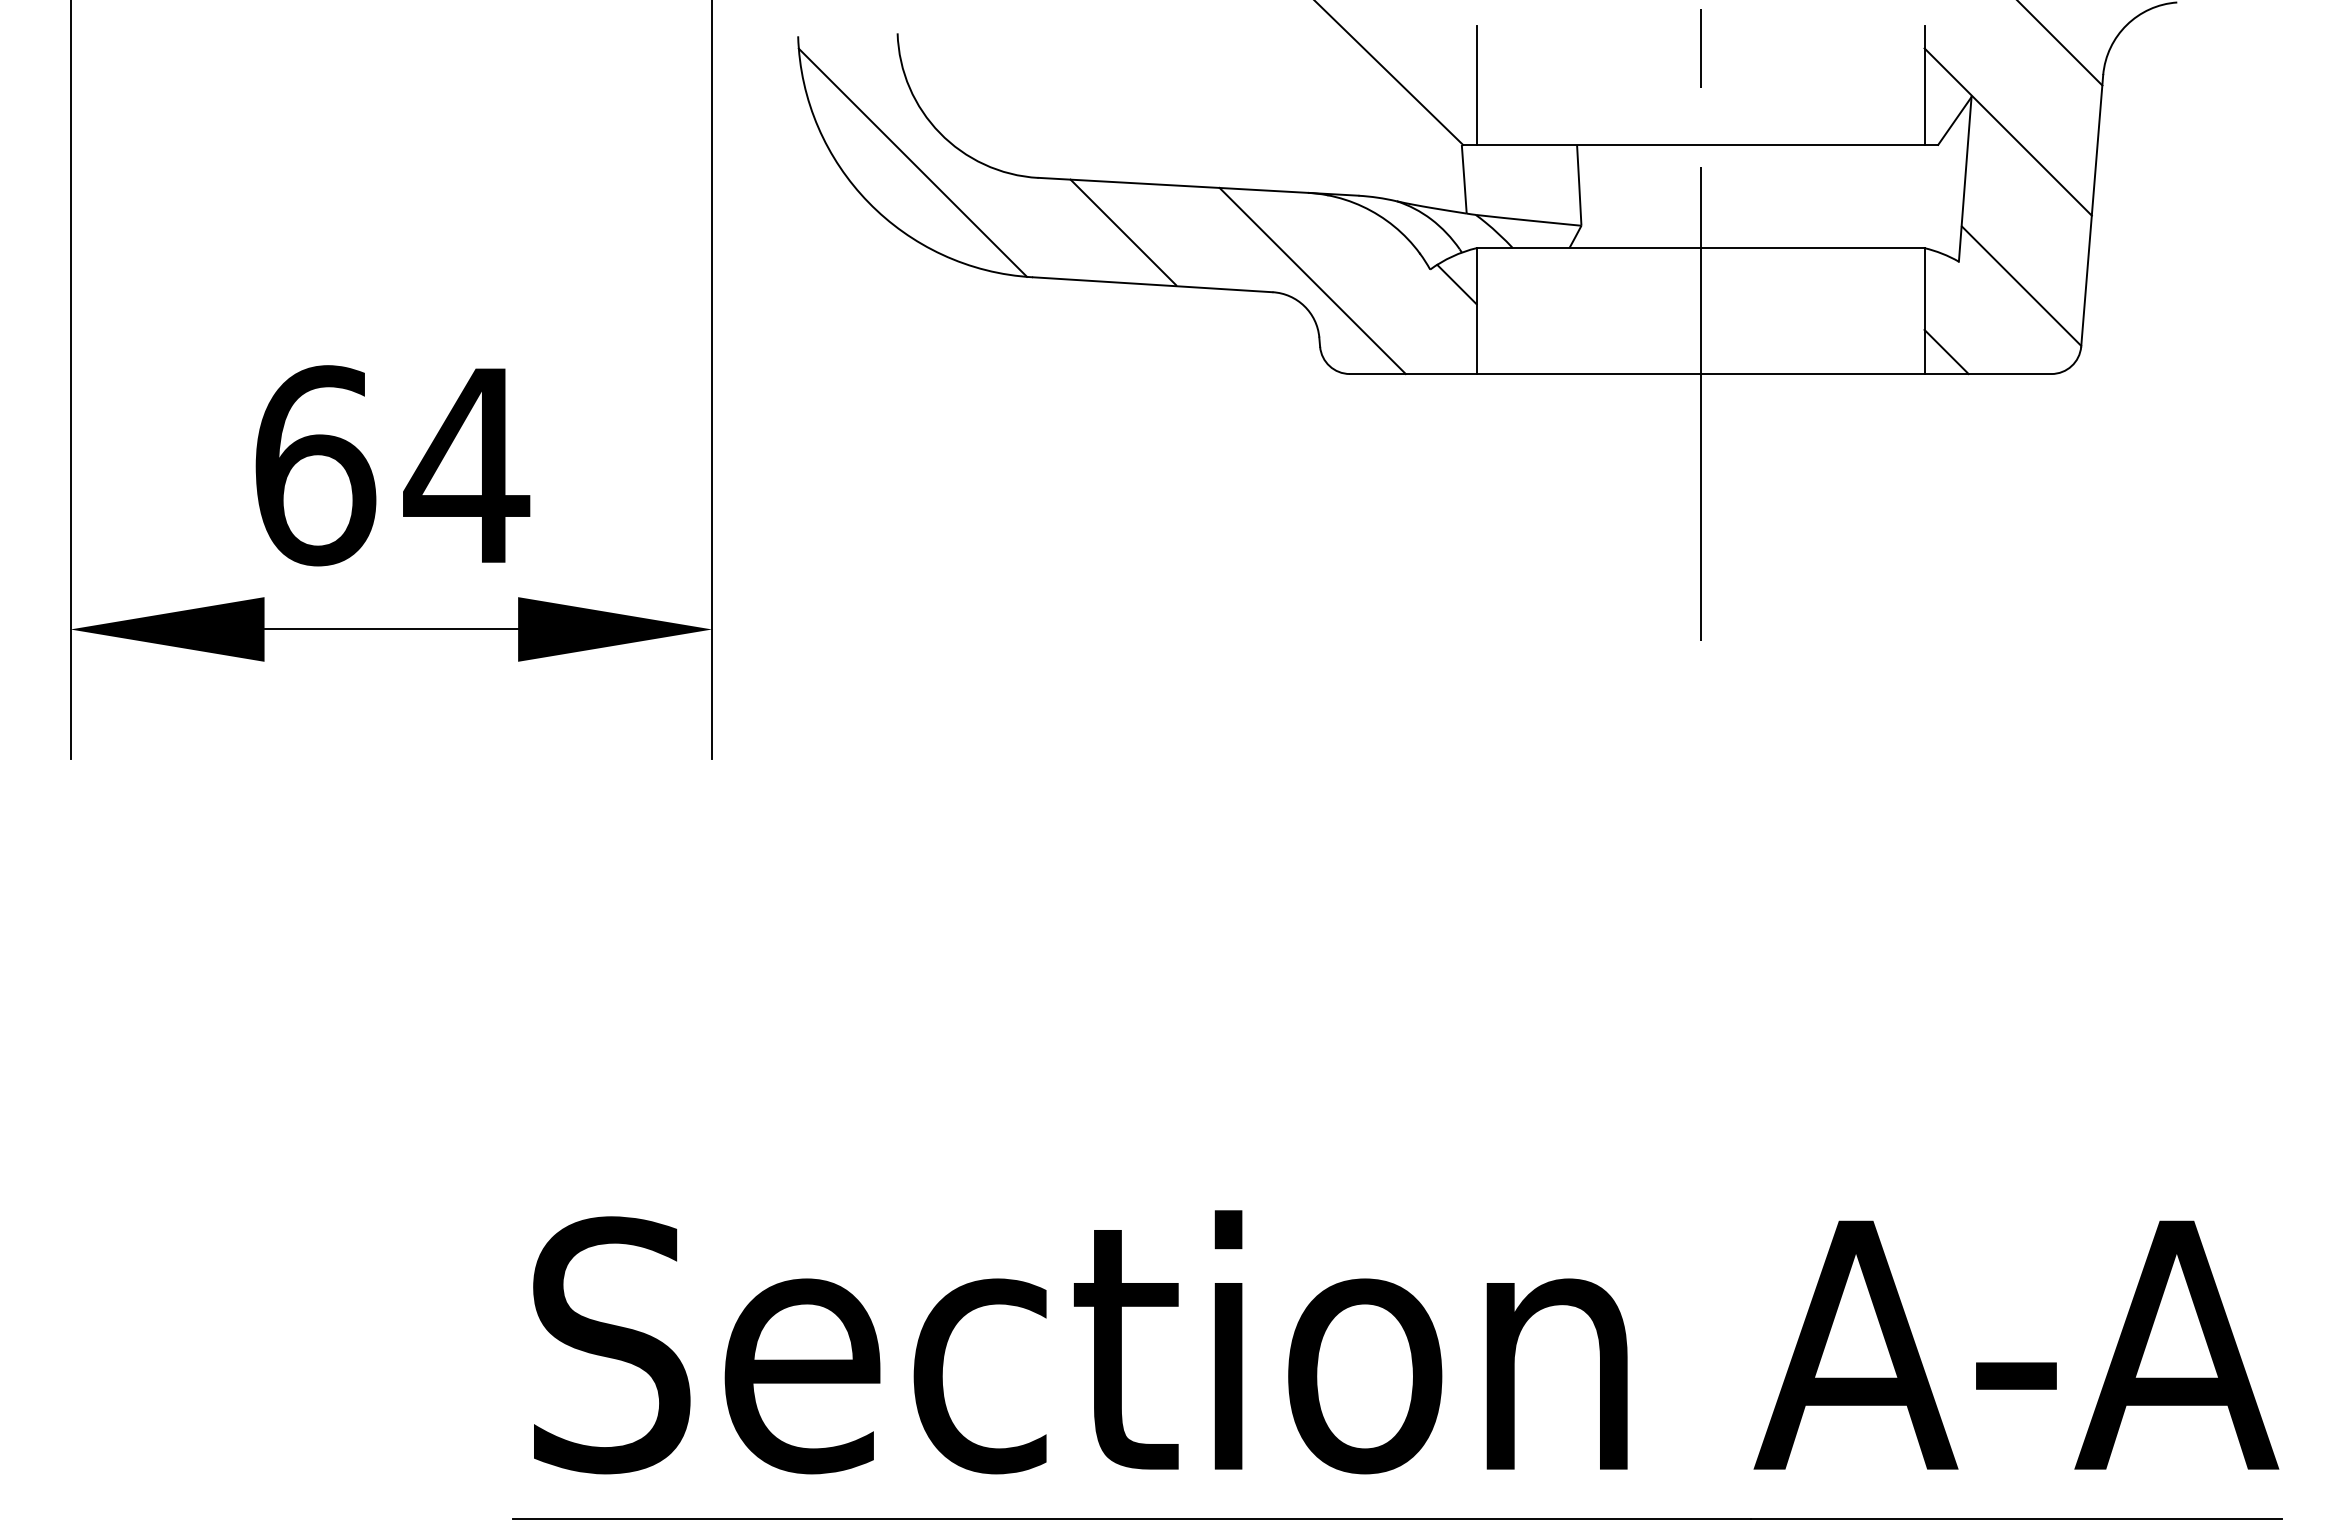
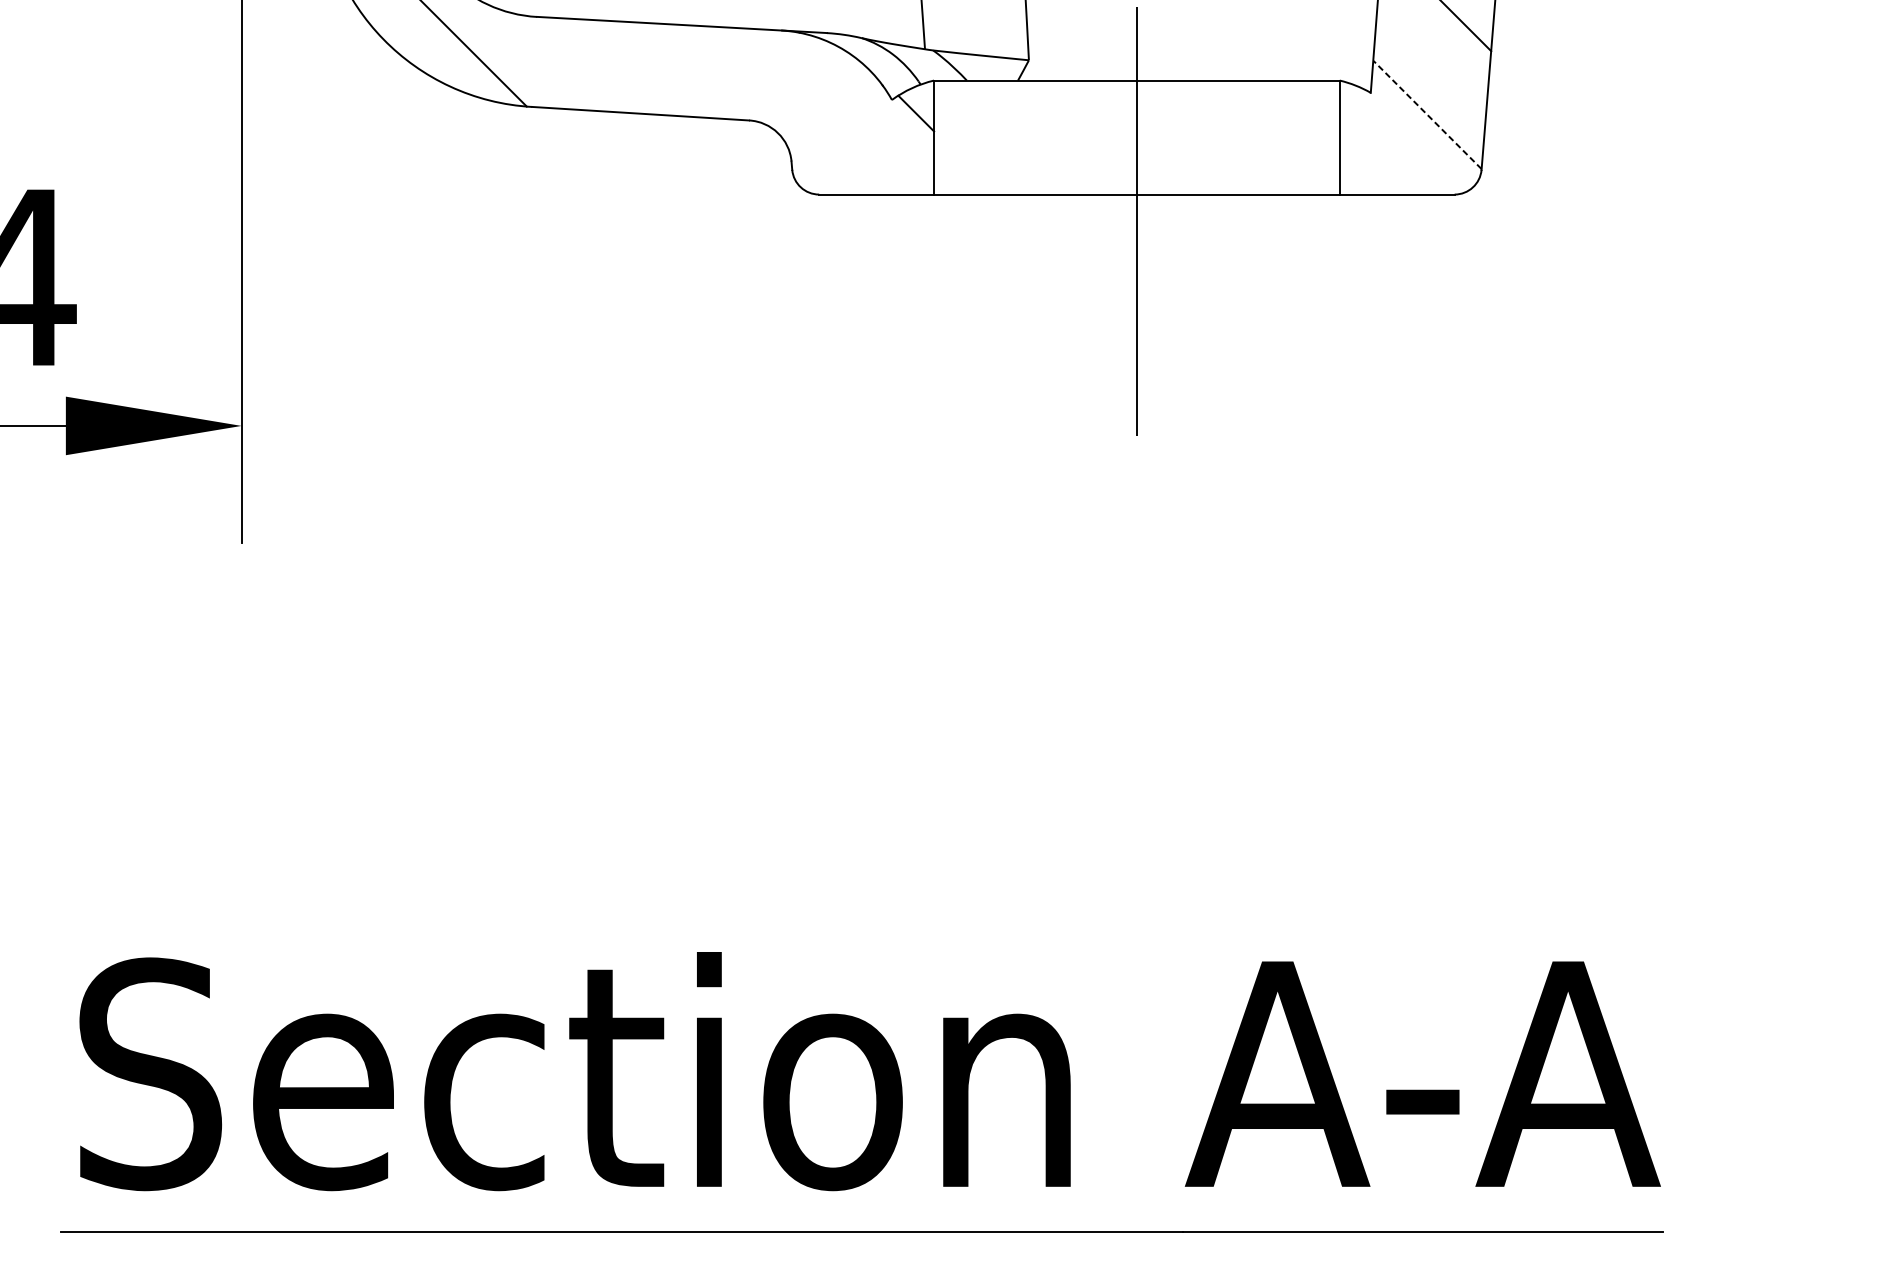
line: (1123, 232) -> (614, 66), removed
line: (1312, 280) -> (785, 109), removed
line: (2021, 285) -> (1427, 114), solid -> dashed
line: (1946, 351) -> (1359, 174), removed

